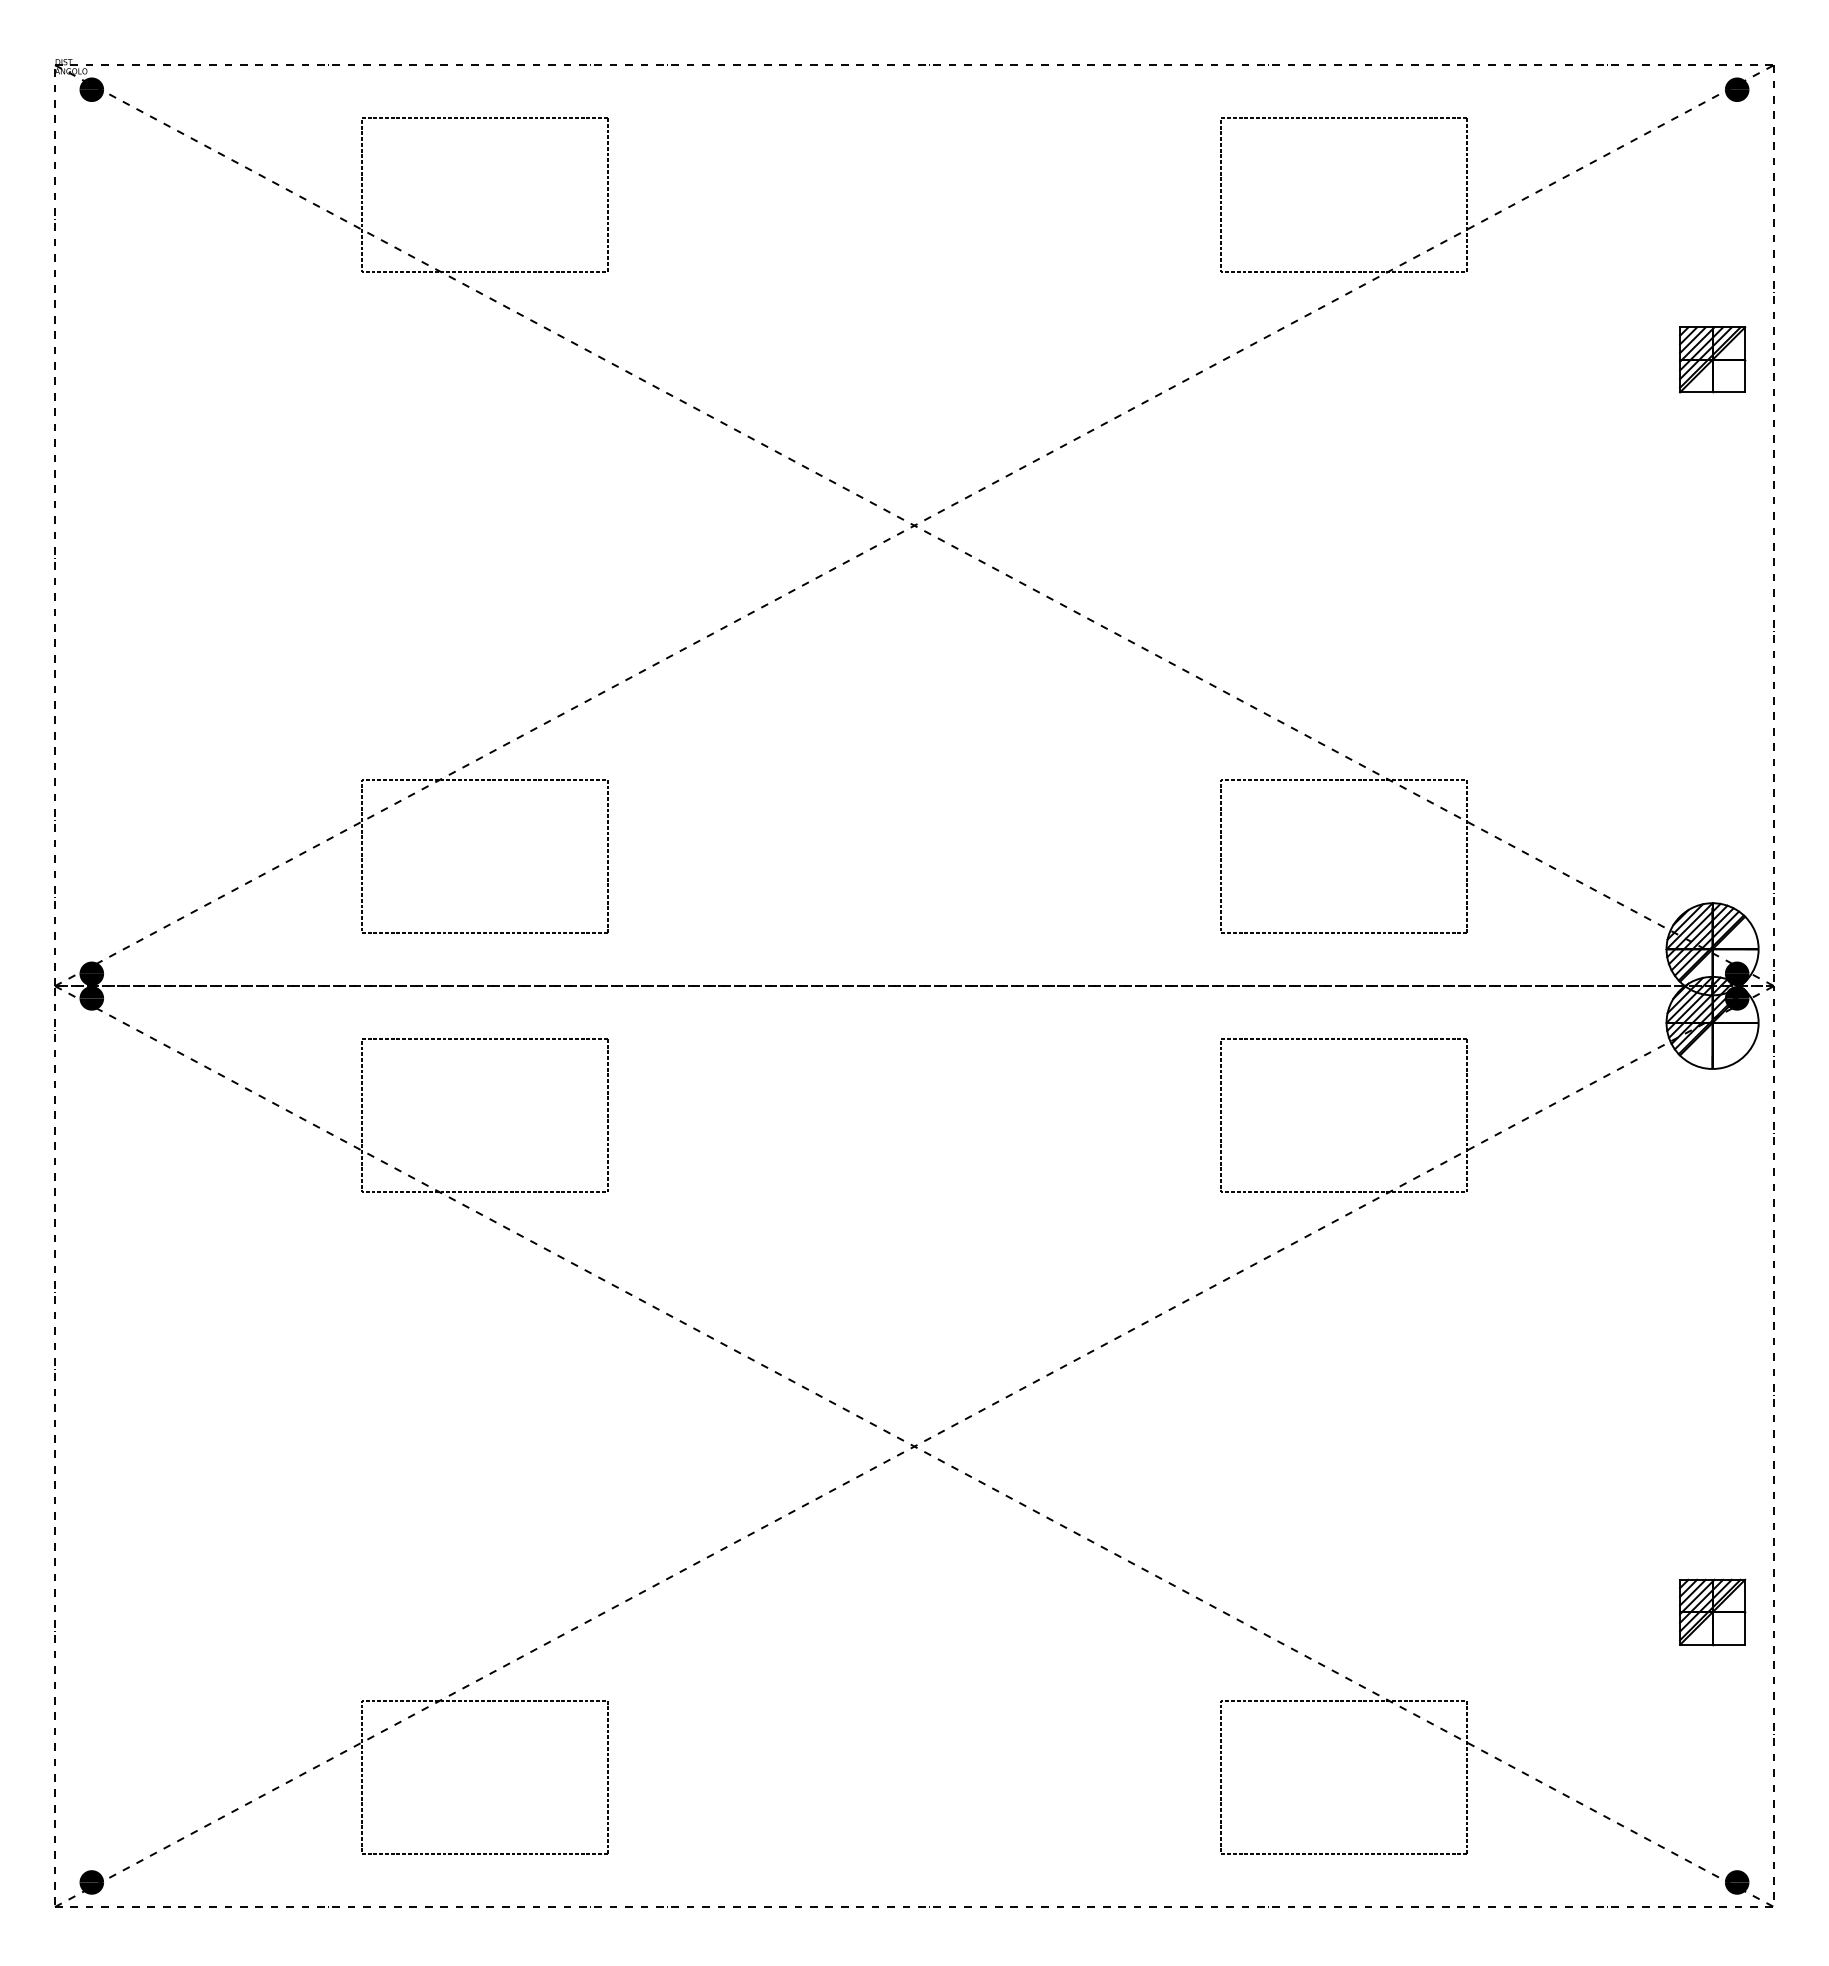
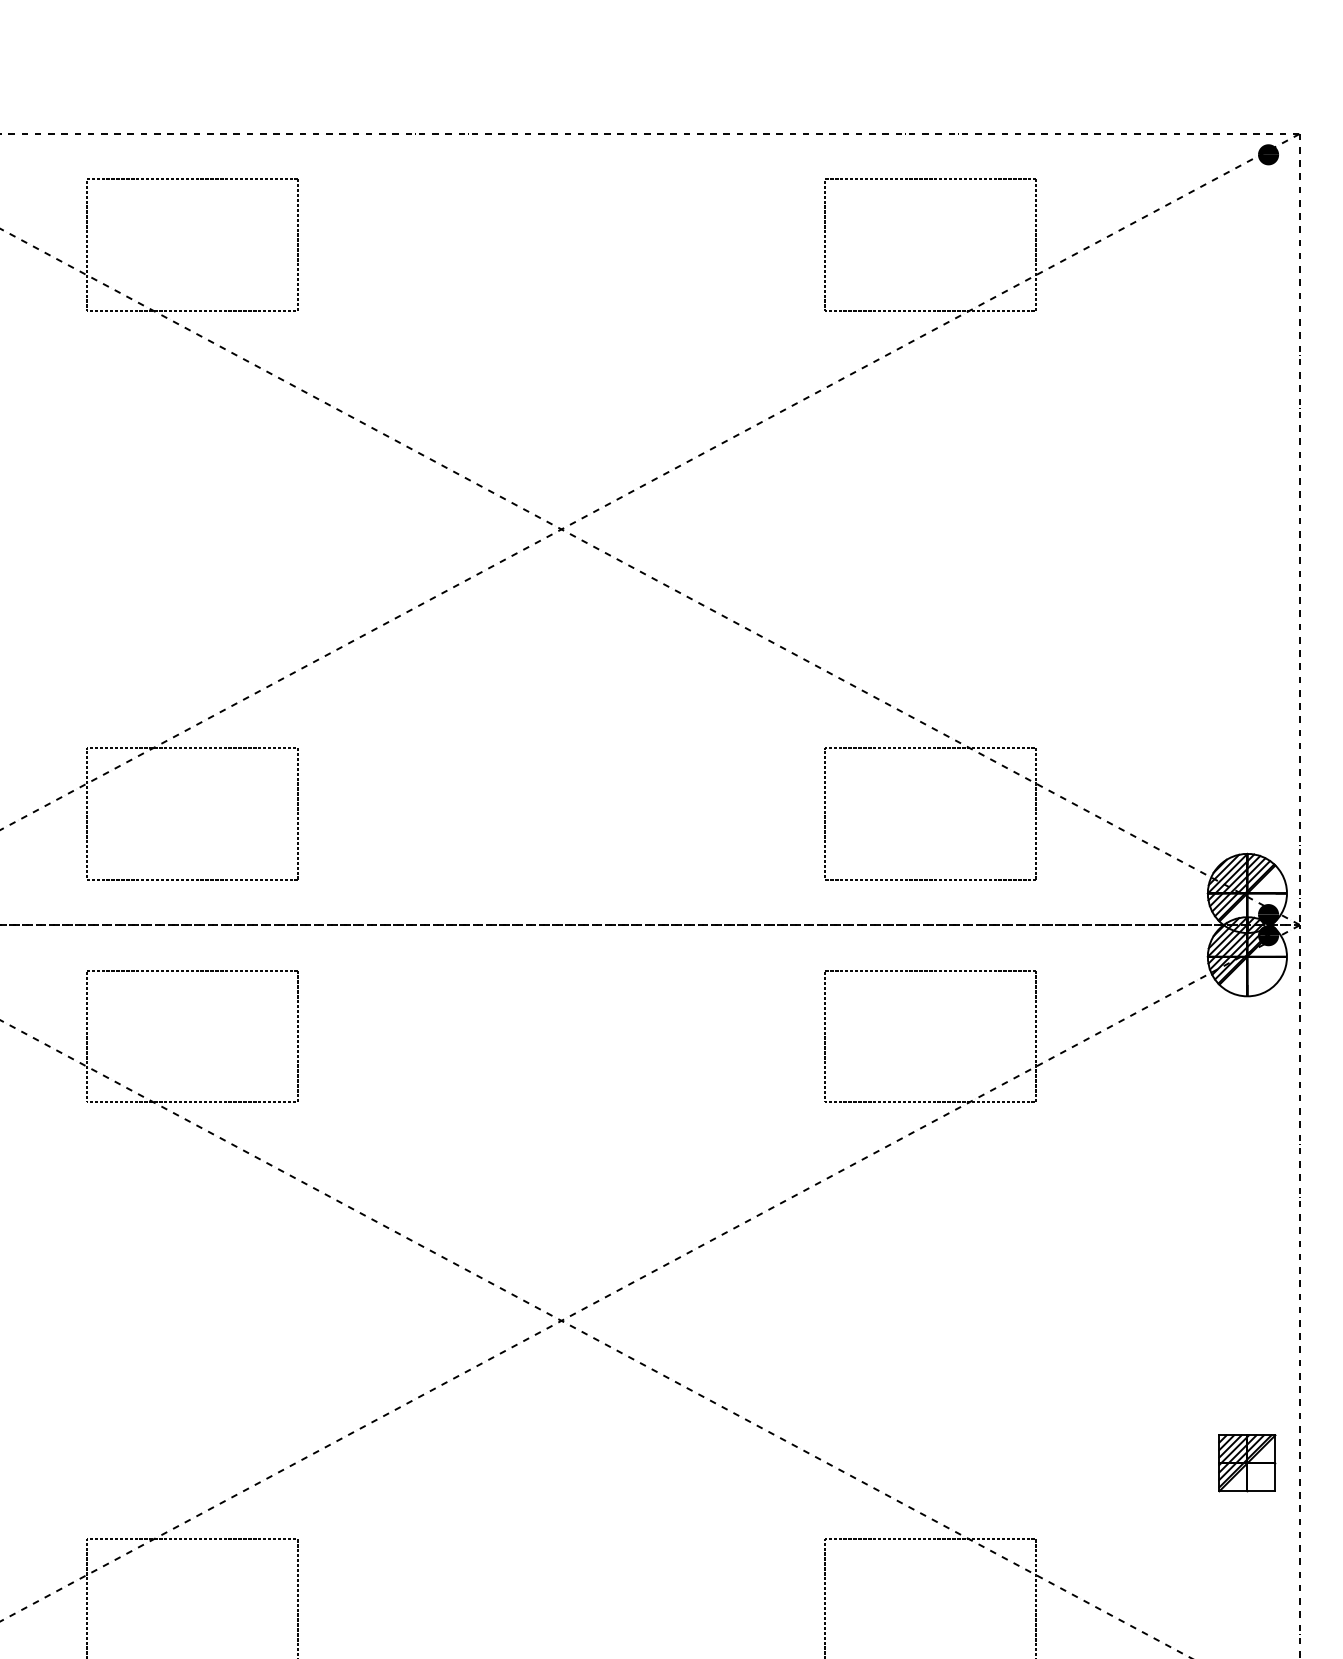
part: (1712, 359) -> (1247, 386), removed

